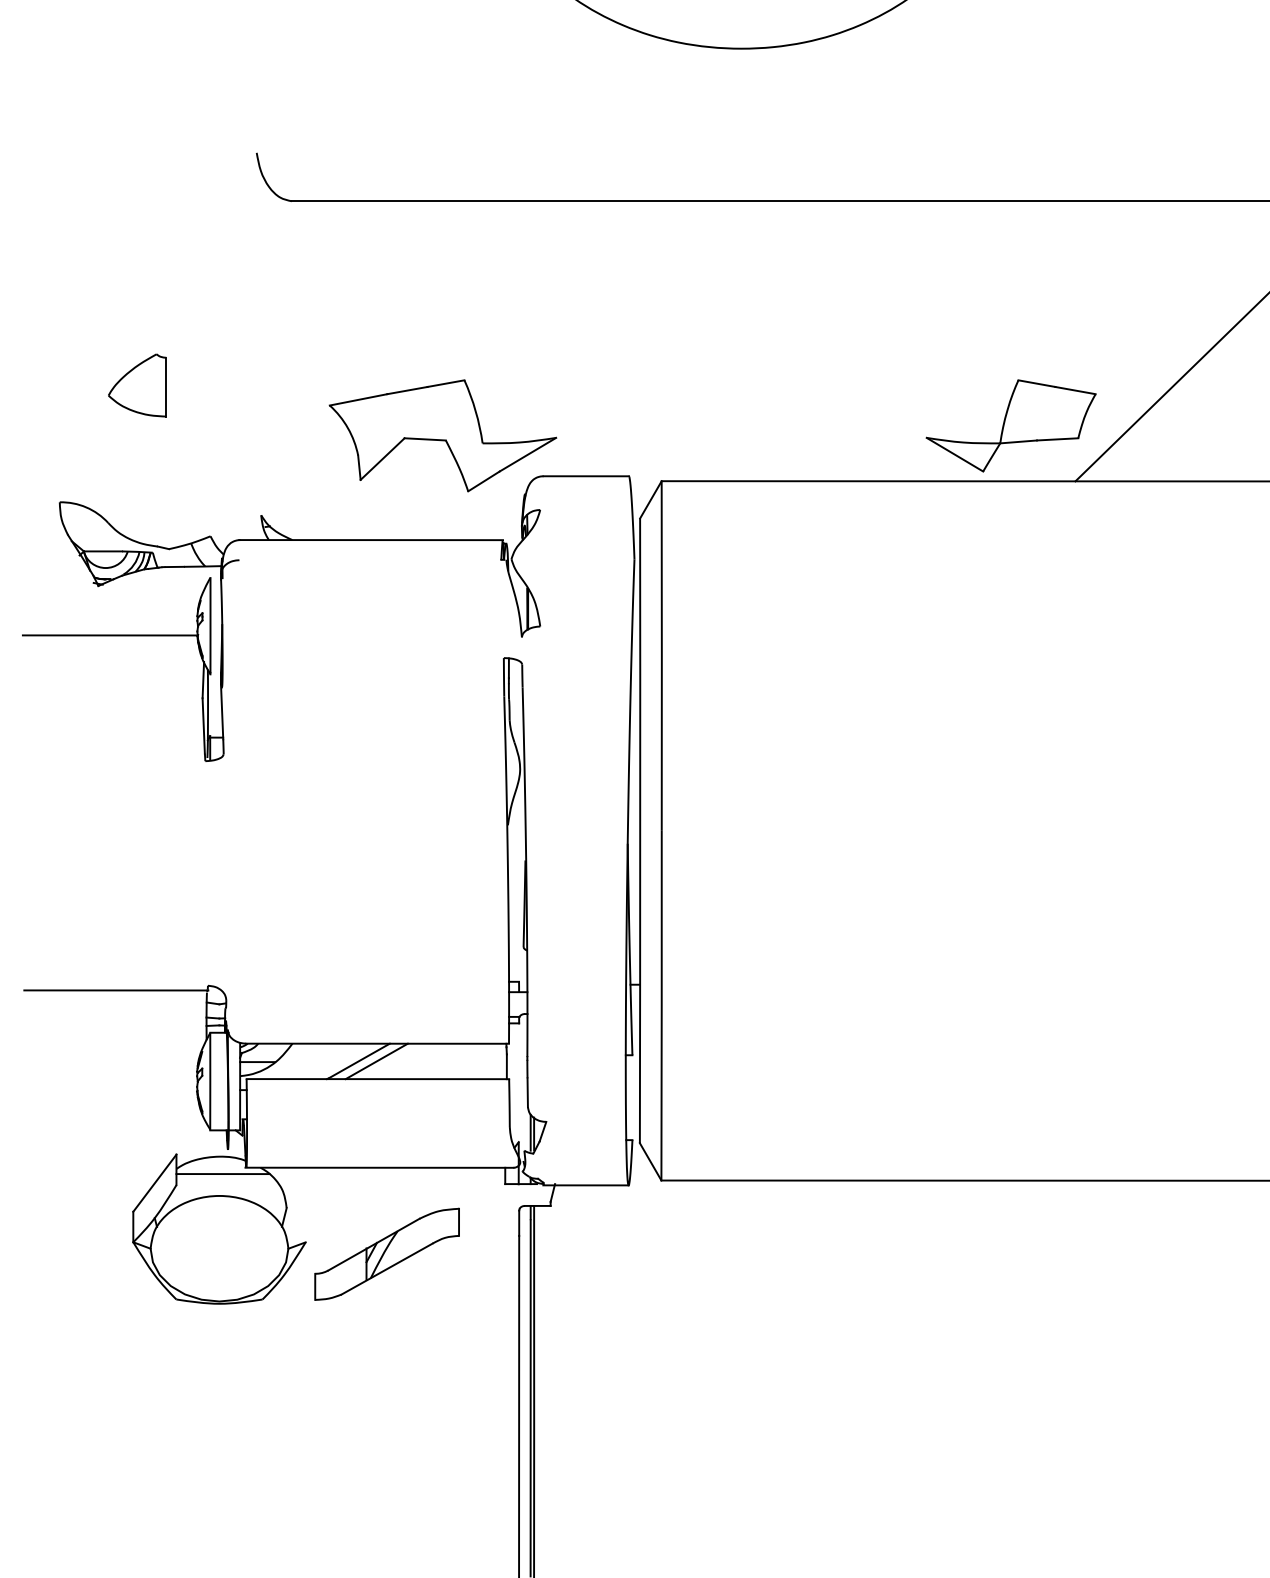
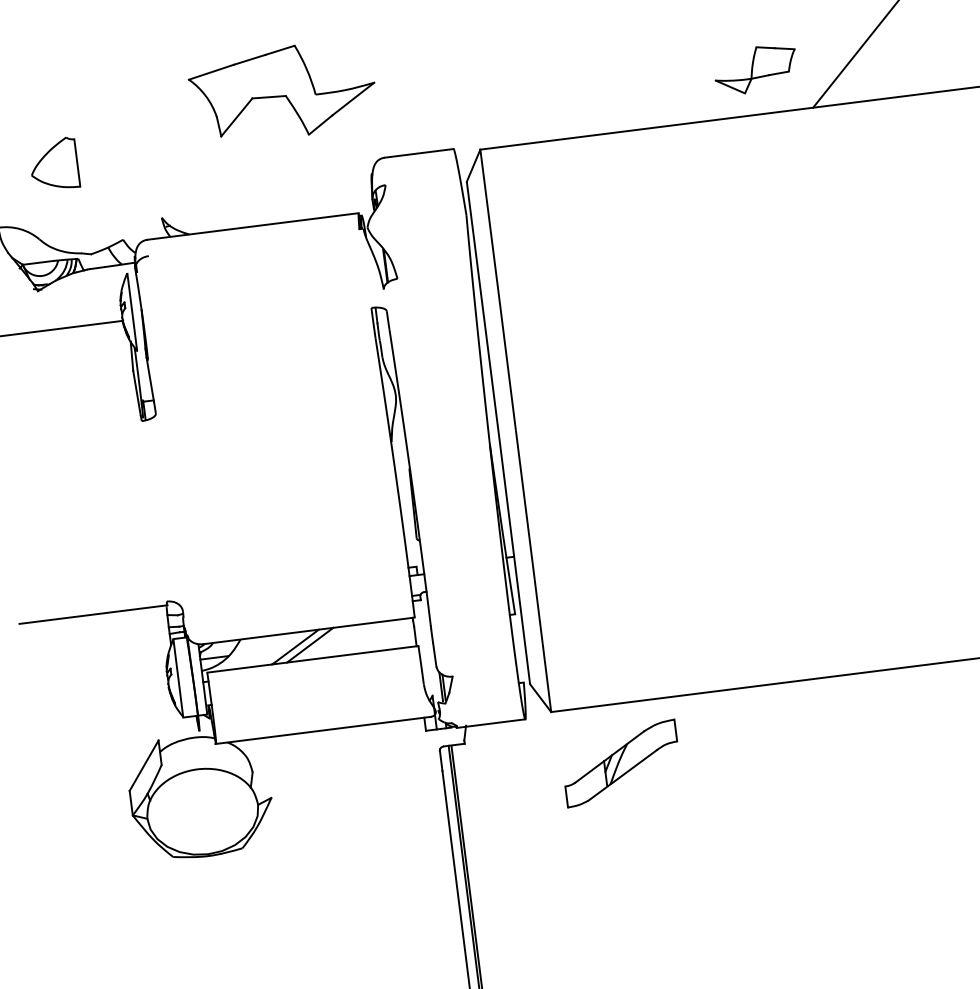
part: (137, 385) -> (53, 164), moved
part: (1010, 425) -> (755, 69), size x0.6
part: (442, 435) -> (282, 92), moved
line: (222, 1174) -> (197, 751), removed
part: (386, 1253) -> (620, 762), moved

